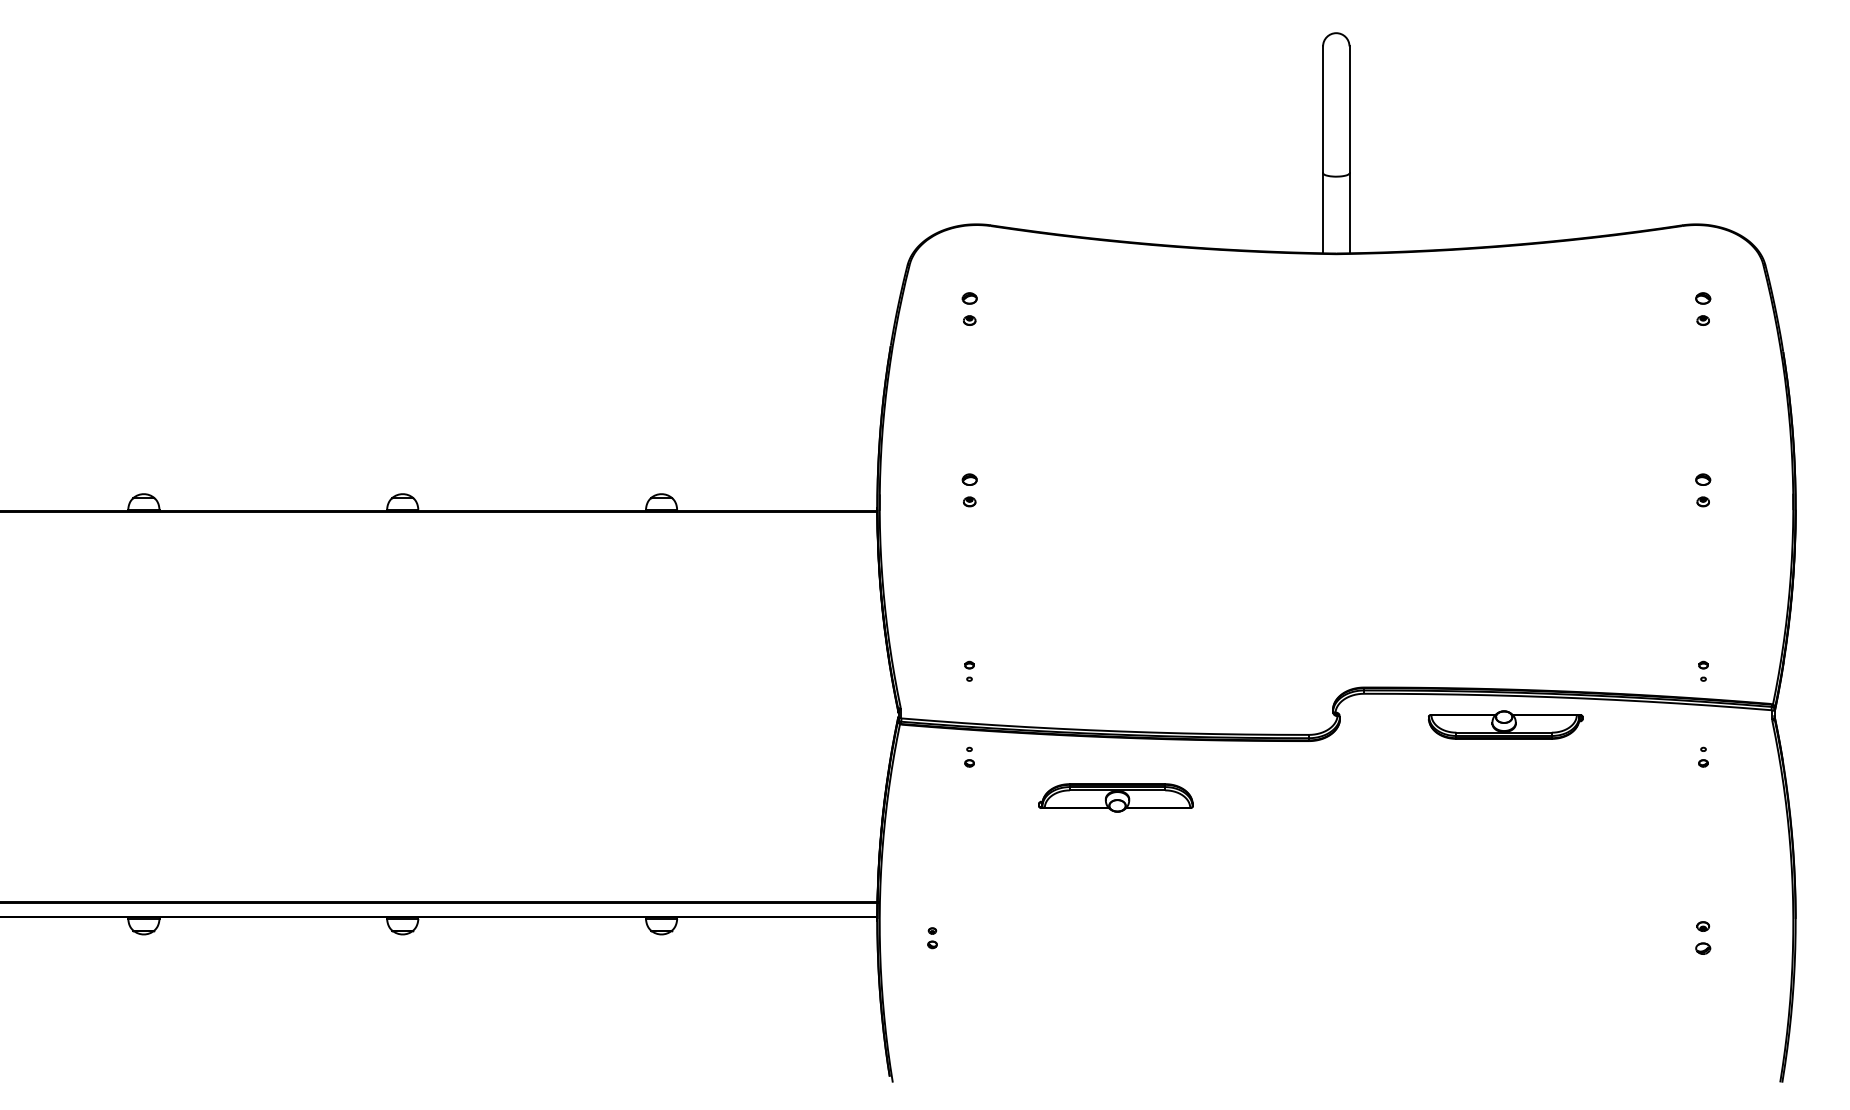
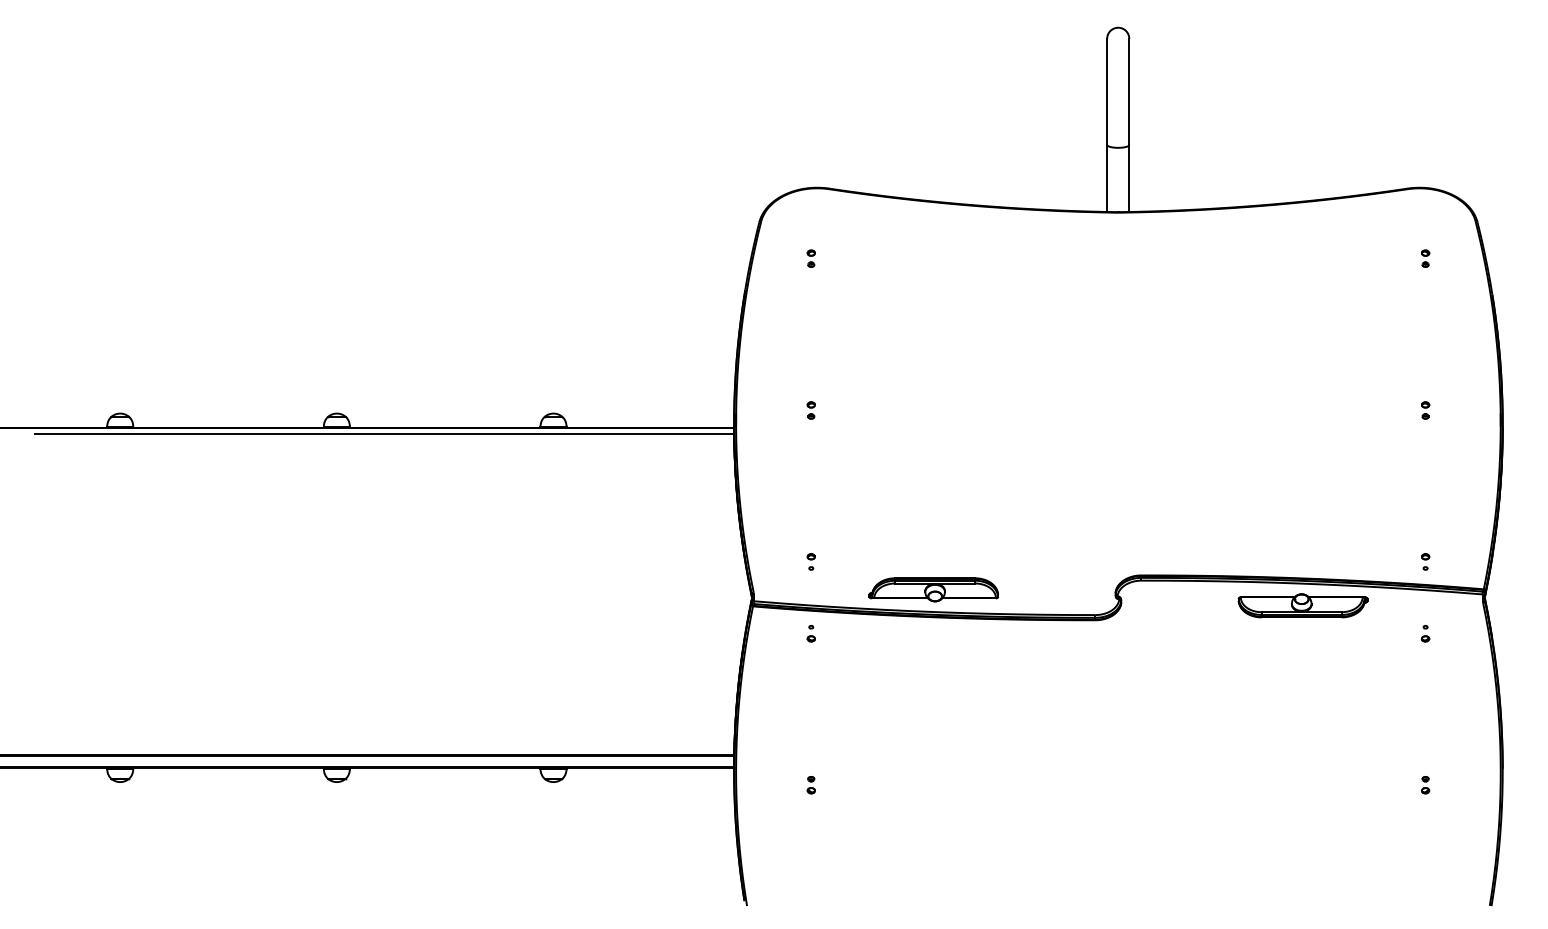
part: (968, 308) -> (810, 258), size x0.62
part: (1703, 308) -> (1425, 258), size x0.62
part: (968, 490) -> (810, 410), size x0.62
part: (1703, 490) -> (1425, 410), size x0.62
line: (459, 519) -> (384, 434), added
part: (1505, 724) -> (1302, 605), moved
part: (1115, 797) -> (933, 589), moved
part: (931, 938) -> (810, 785), moved
part: (1703, 938) -> (1425, 785), size x0.62

